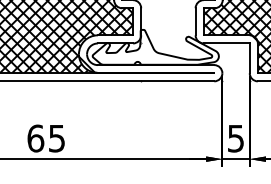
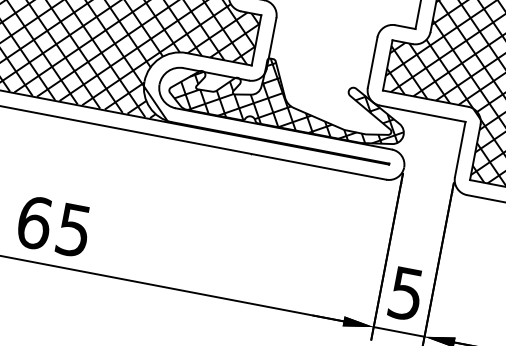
hatch: (157, 46) -> (293, 94), added

